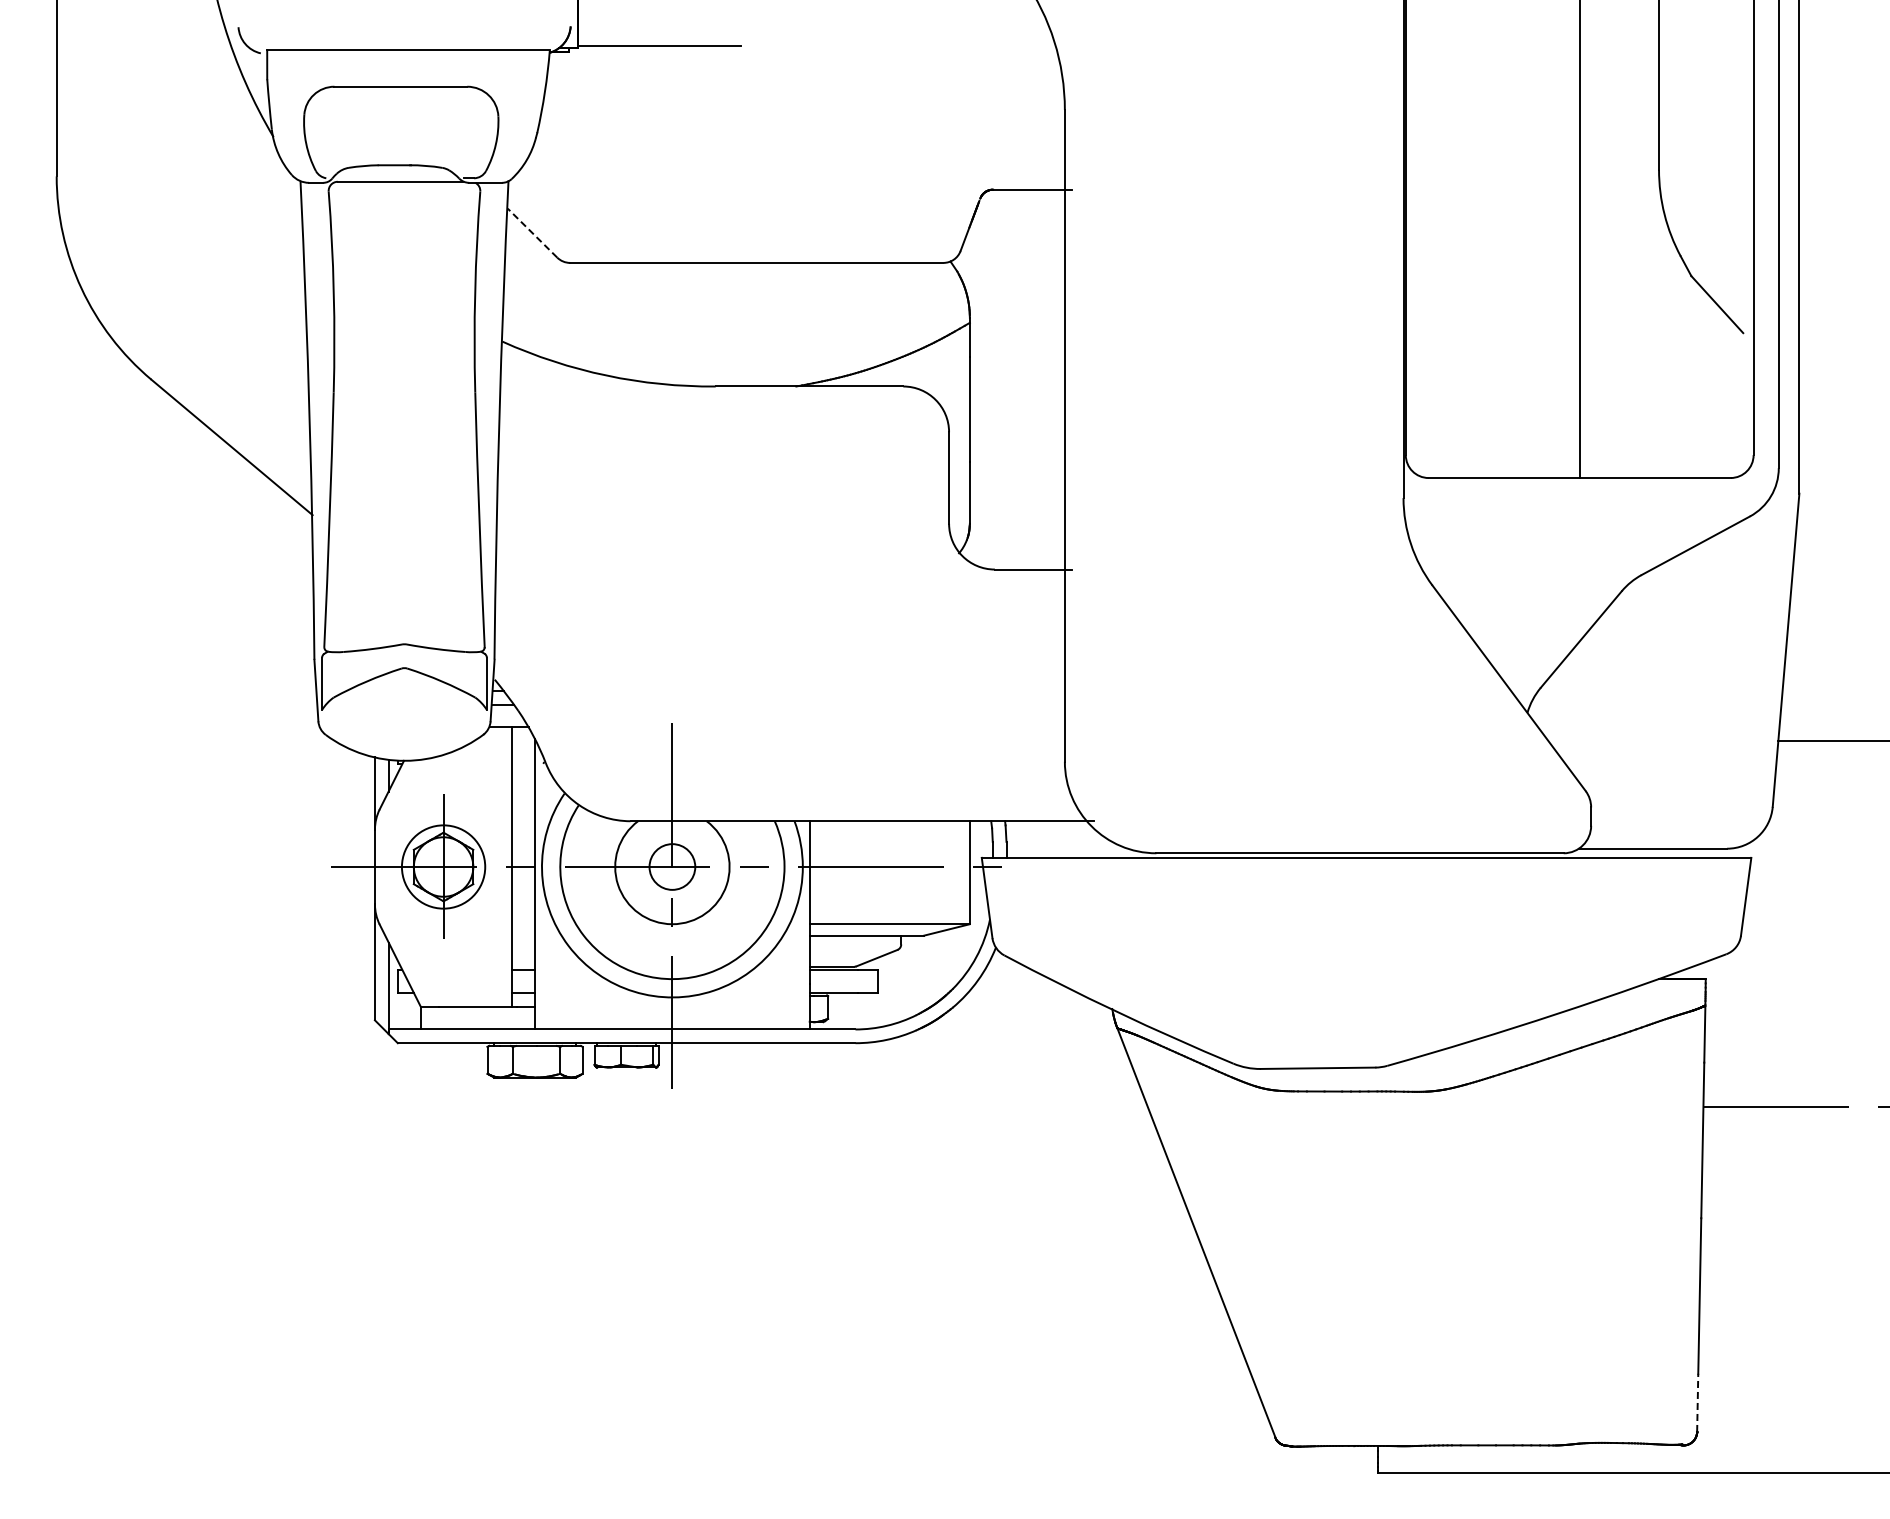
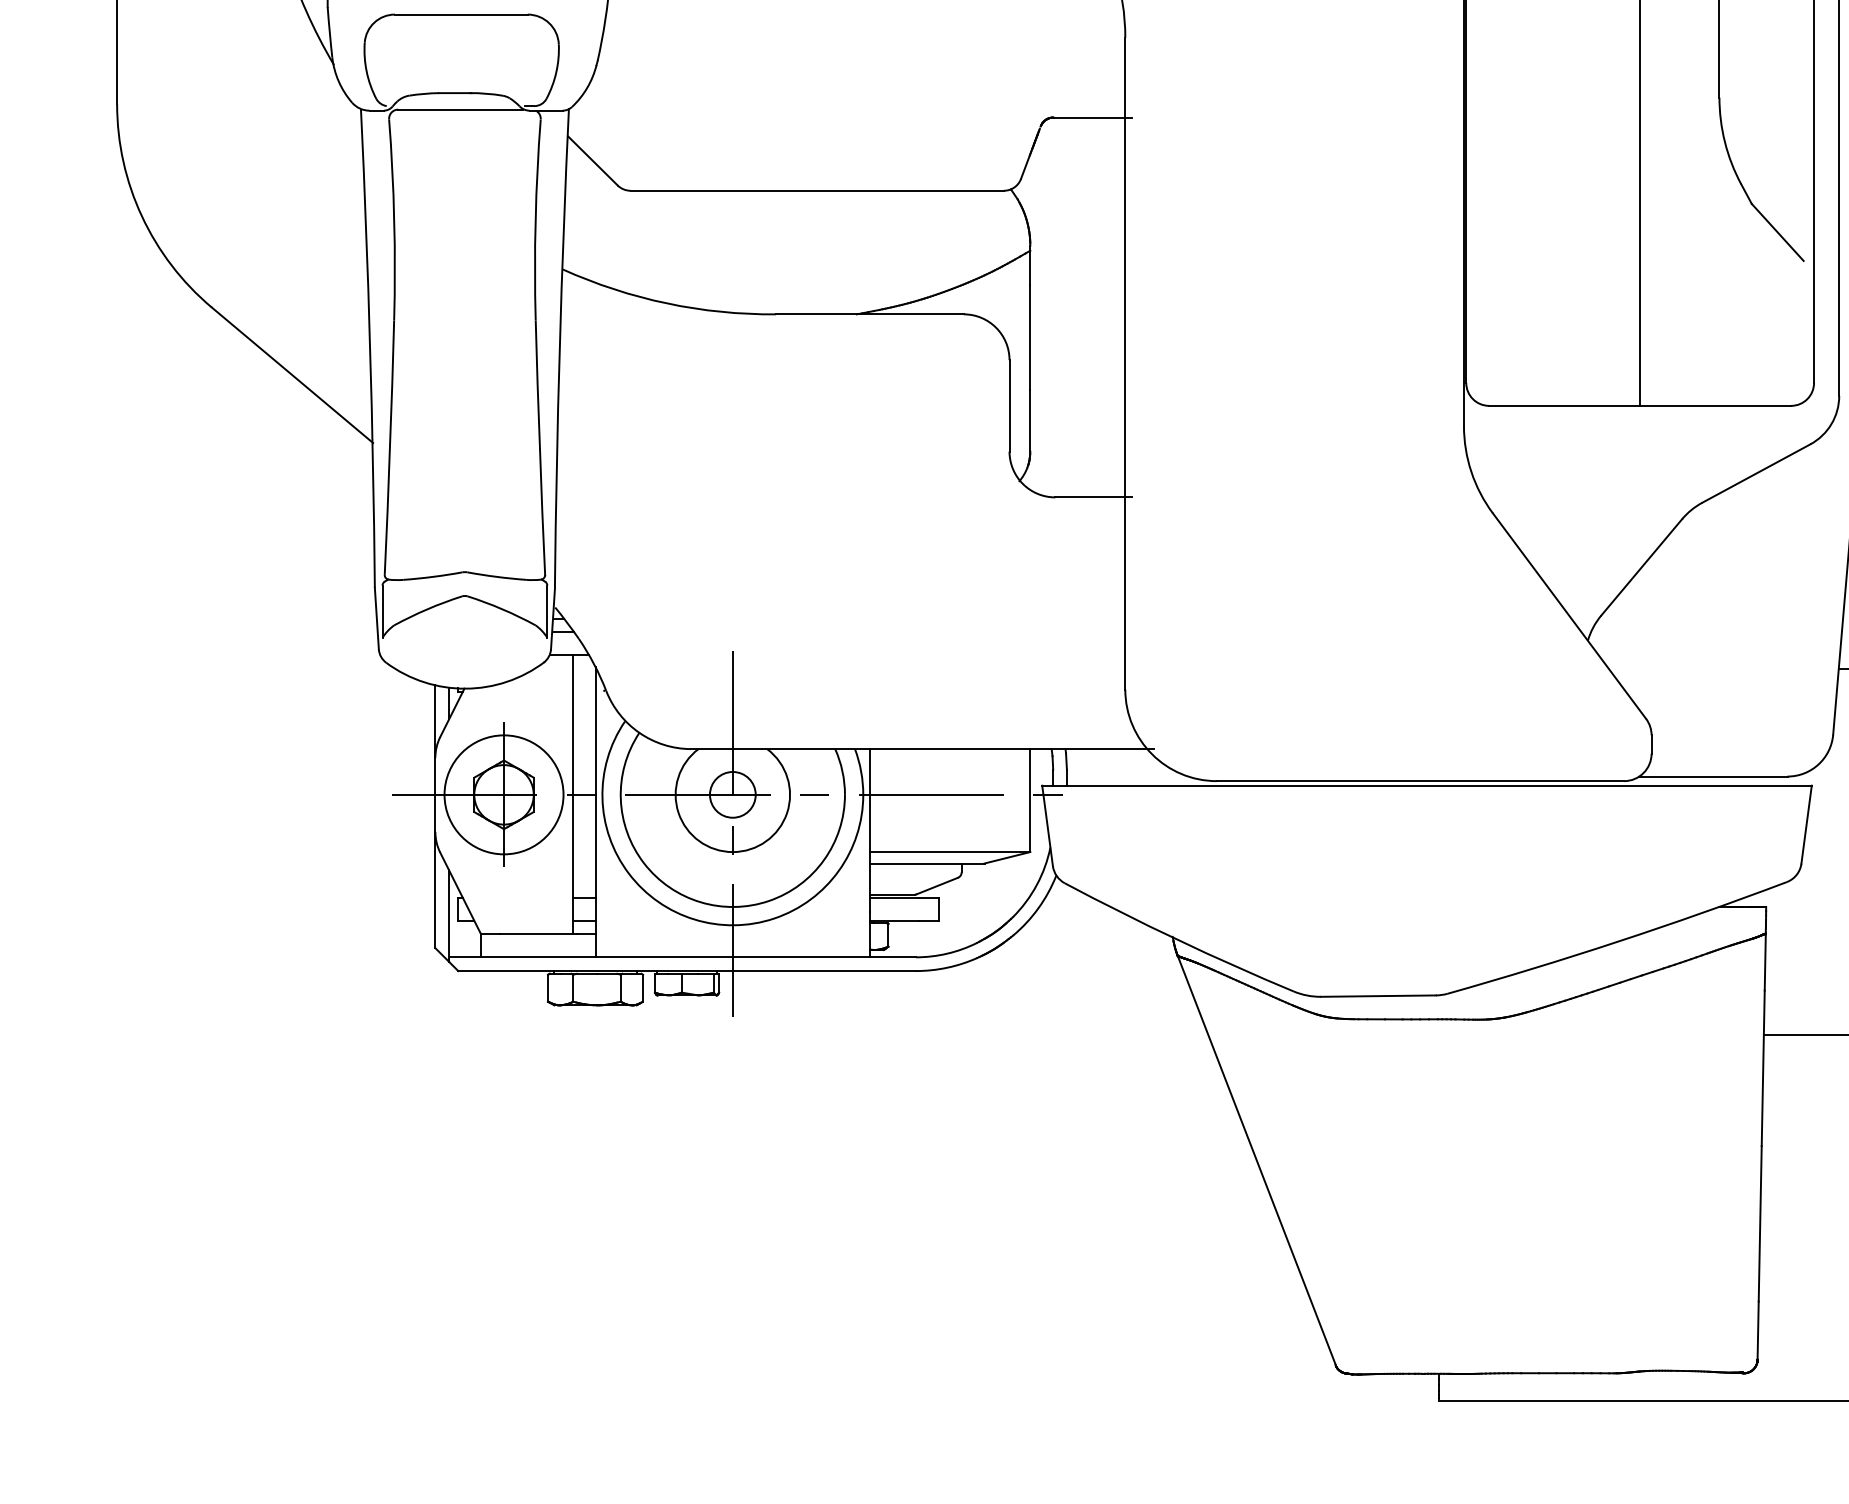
line: (532, 233) -> (592, 161), dashed -> solid
circle: (443, 866) -> (503, 794), size x1.43
line: (1697, 1402) -> (1757, 1330), dashed -> solid

